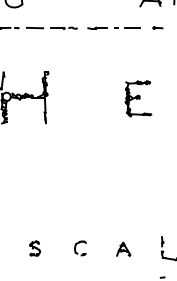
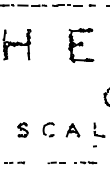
part: (138, 98) -> (81, 45), size x1.67
part: (34, 247) -> (22, 129), size x1.67
part: (80, 247) -> (48, 129), size x1.67
part: (122, 249) -> (72, 130), size x1.67

